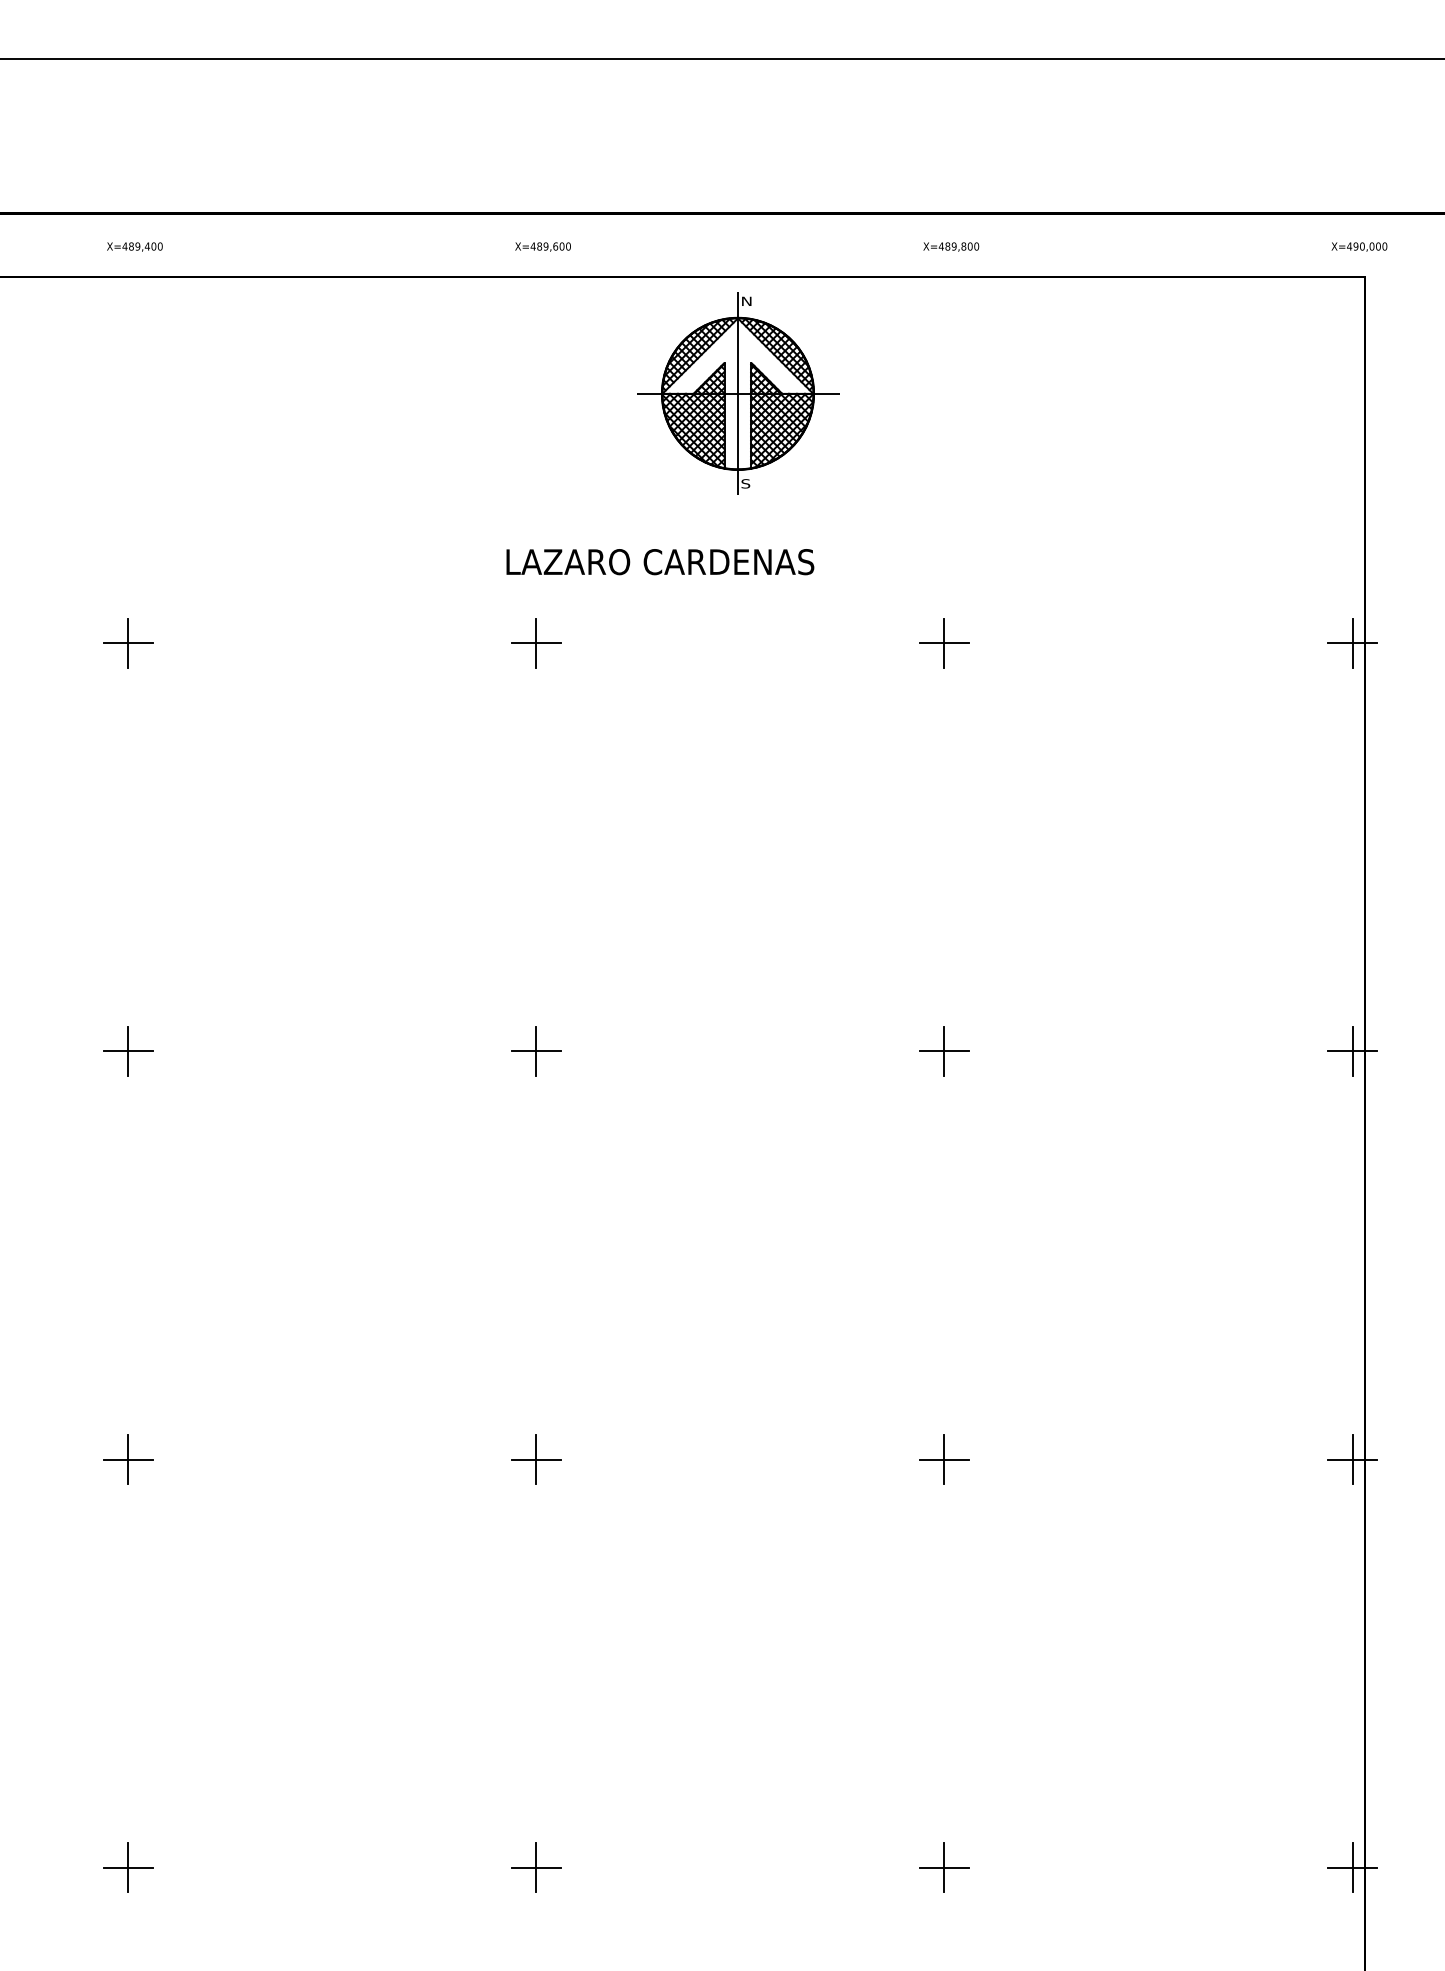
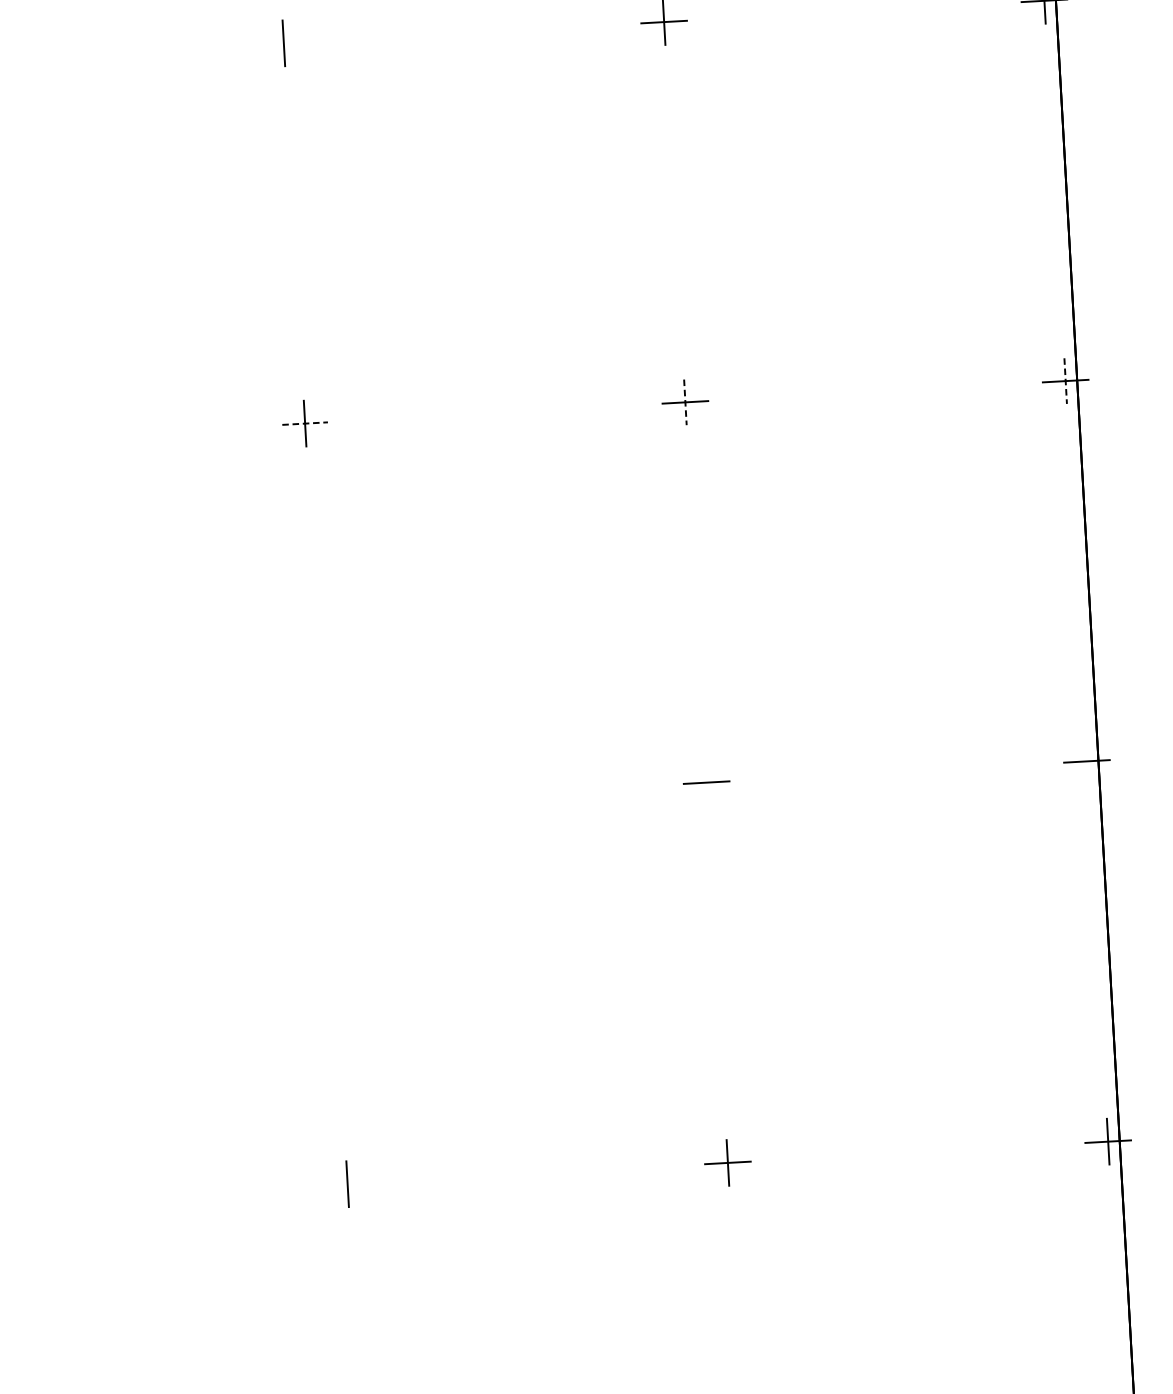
line: (535, 643) -> (283, 43), removed
line: (536, 1051) -> (305, 423), solid -> dashed
line: (944, 1051) -> (685, 402), solid -> dashed
line: (1352, 1051) -> (1065, 381), solid -> dashed
part: (536, 1459) -> (326, 803), removed
line: (944, 1459) -> (706, 782), removed
line: (1352, 1459) -> (1086, 761), removed
line: (535, 1867) -> (346, 1183), removed

